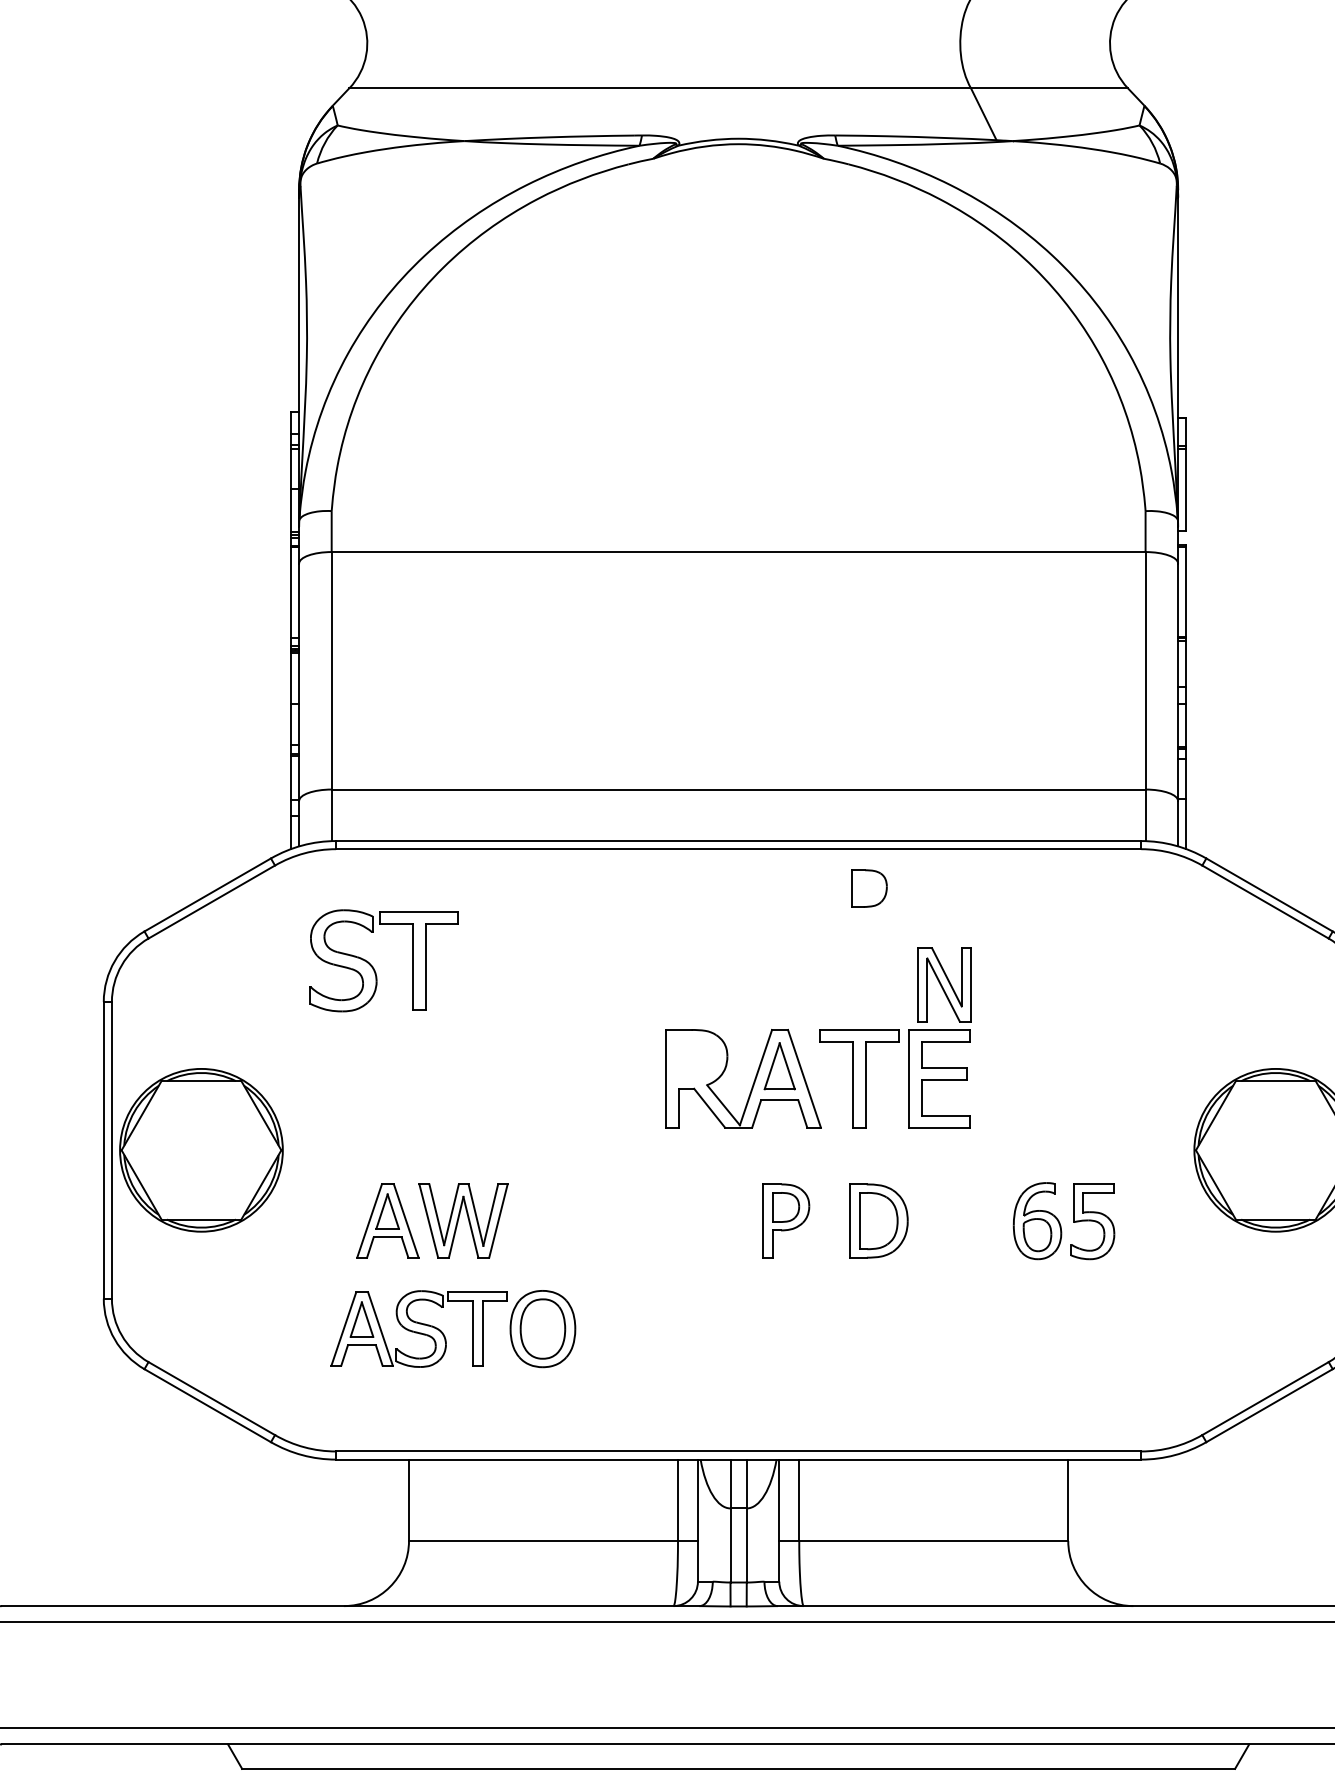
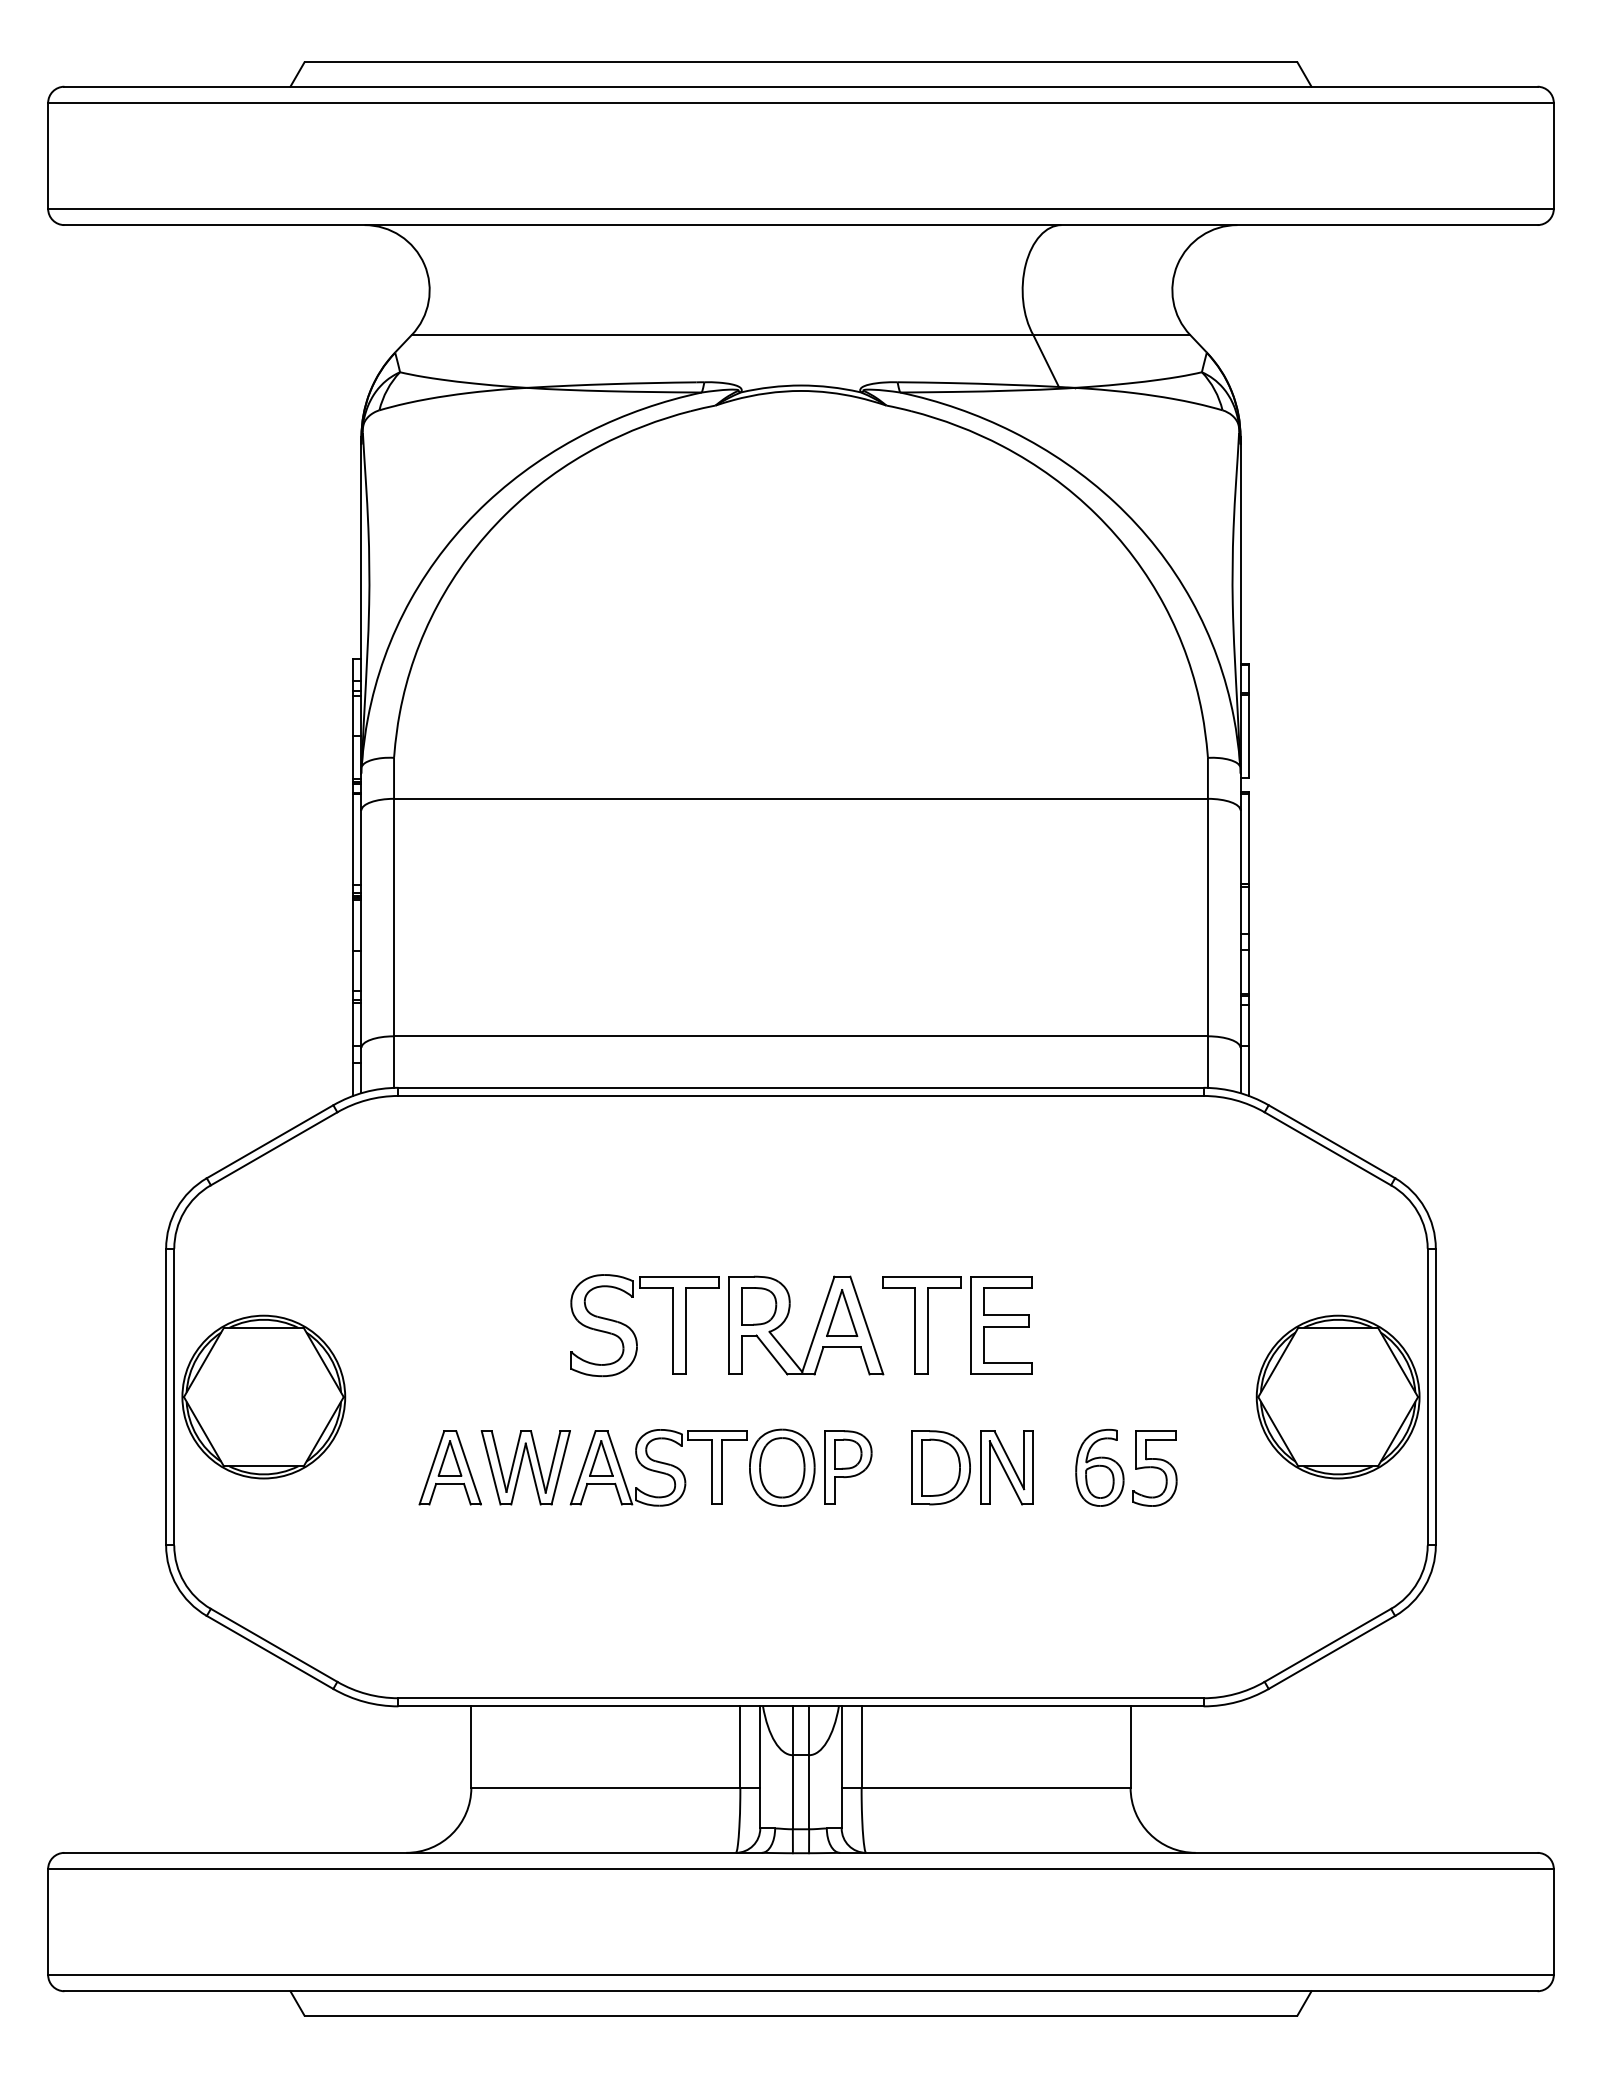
part: (870, 888) -> (759, 1306), moved
part: (374, 967) -> (634, 1332), moved
part: (944, 984) -> (1006, 1467), moved
part: (444, 1333) -> (683, 1472), moved

